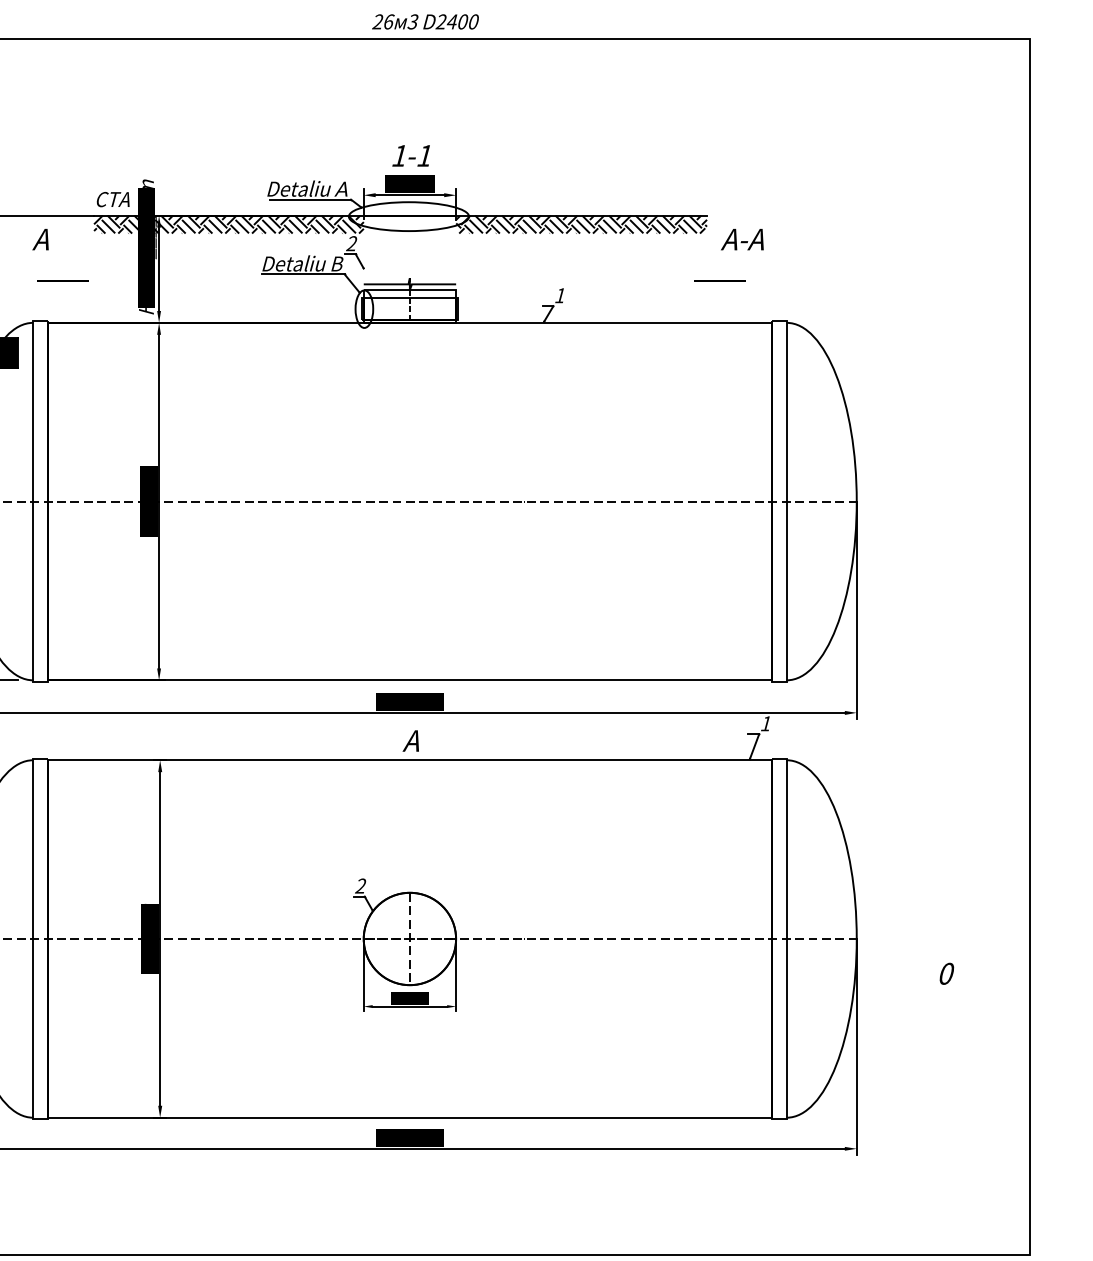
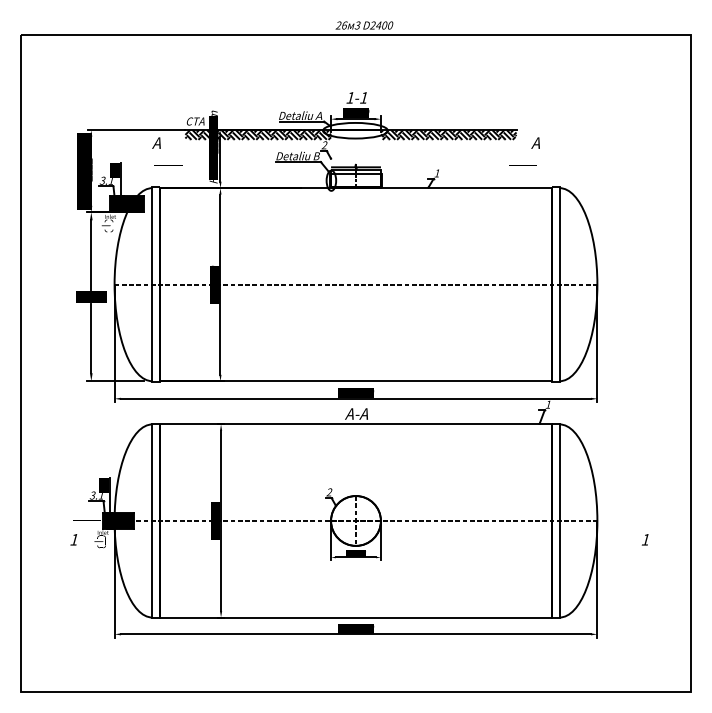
text: (742, 238) -> (535, 142), А-А -> А
text: (410, 740) -> (356, 413), А -> А-А
text: (945, 973) -> (645, 539), 0 -> 1

